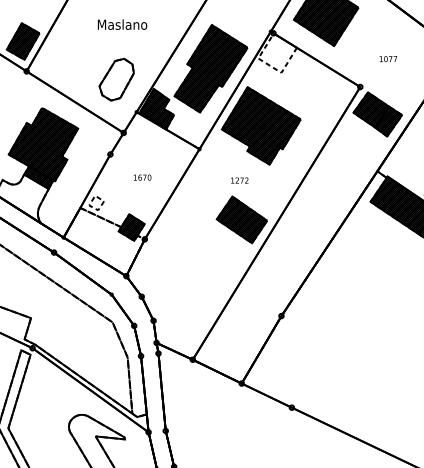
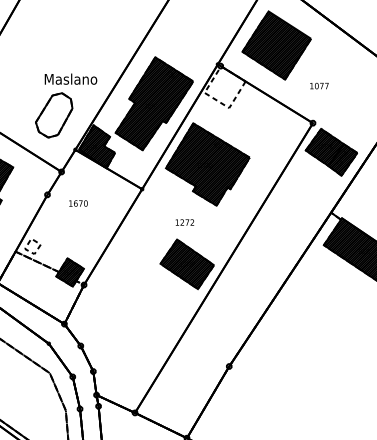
text: (122, 24) -> (70, 79), moved
text: (387, 59) -> (318, 86), moved
text: (142, 177) -> (78, 203), moved

